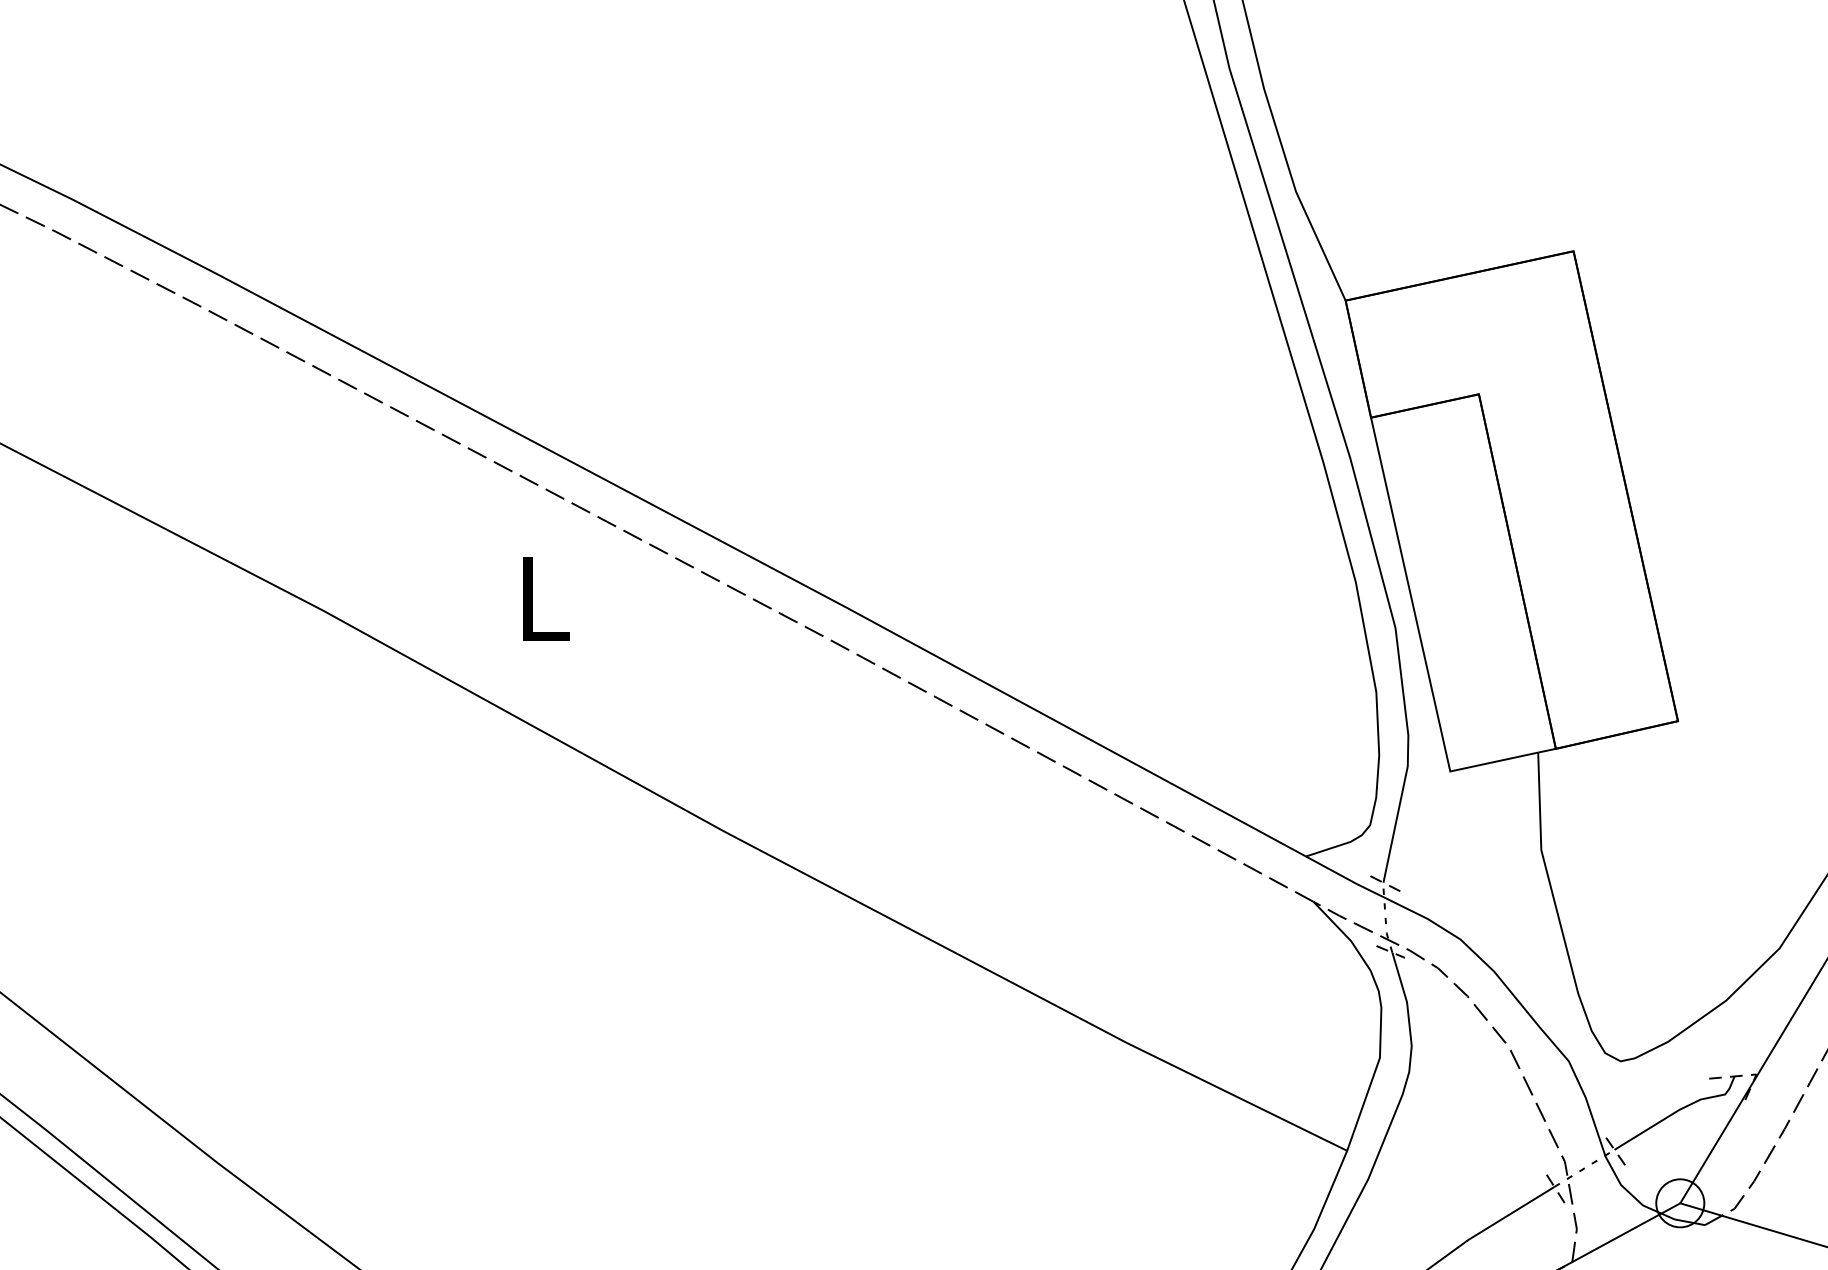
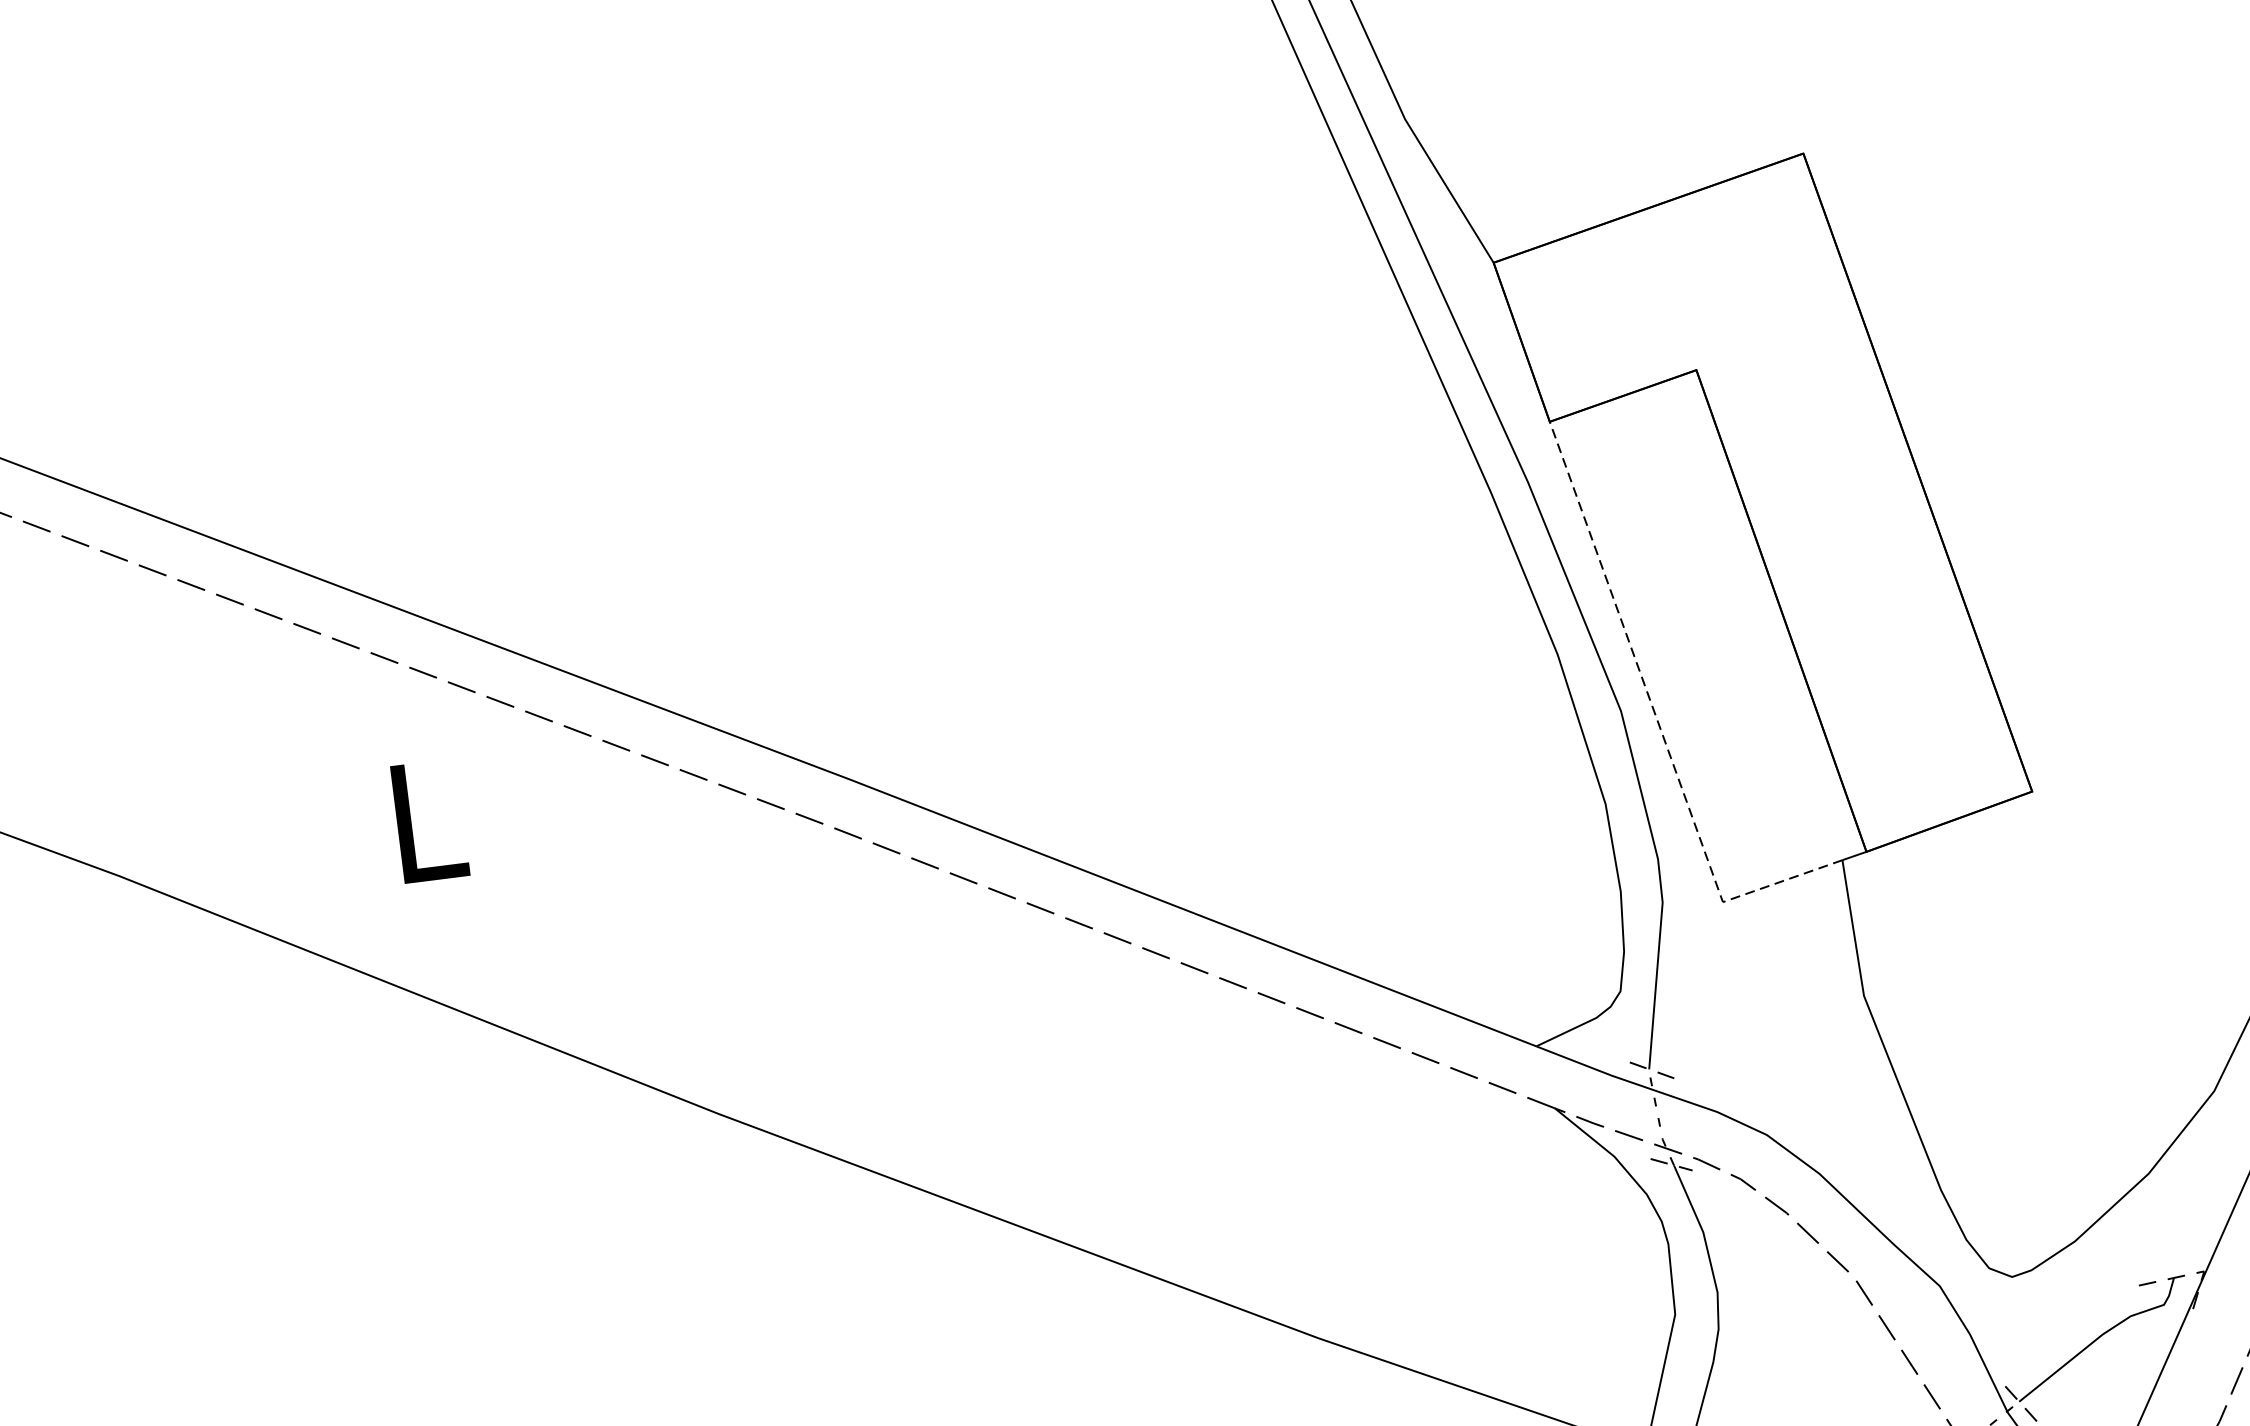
line: (1420, 638) -> (1657, 721), solid -> dashed

